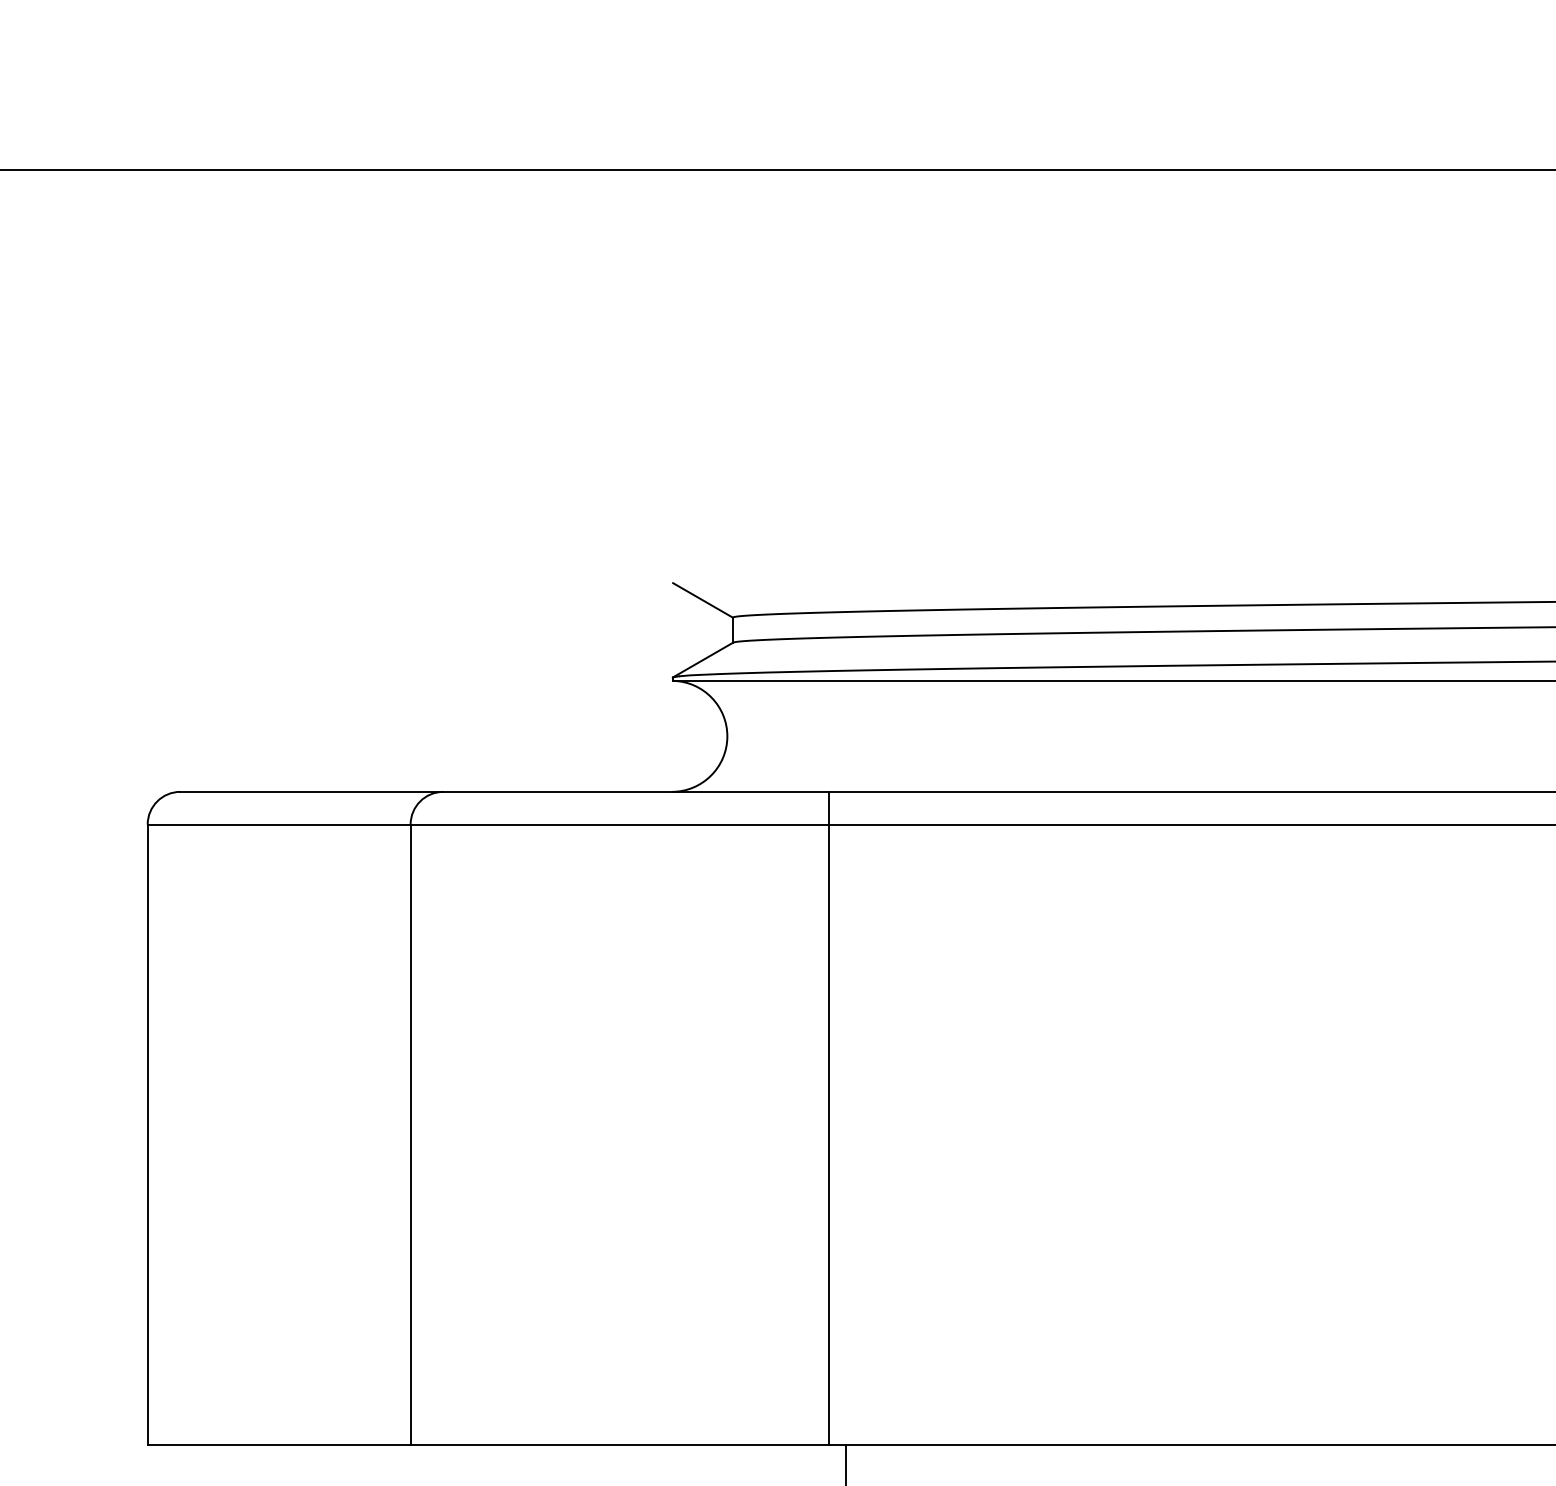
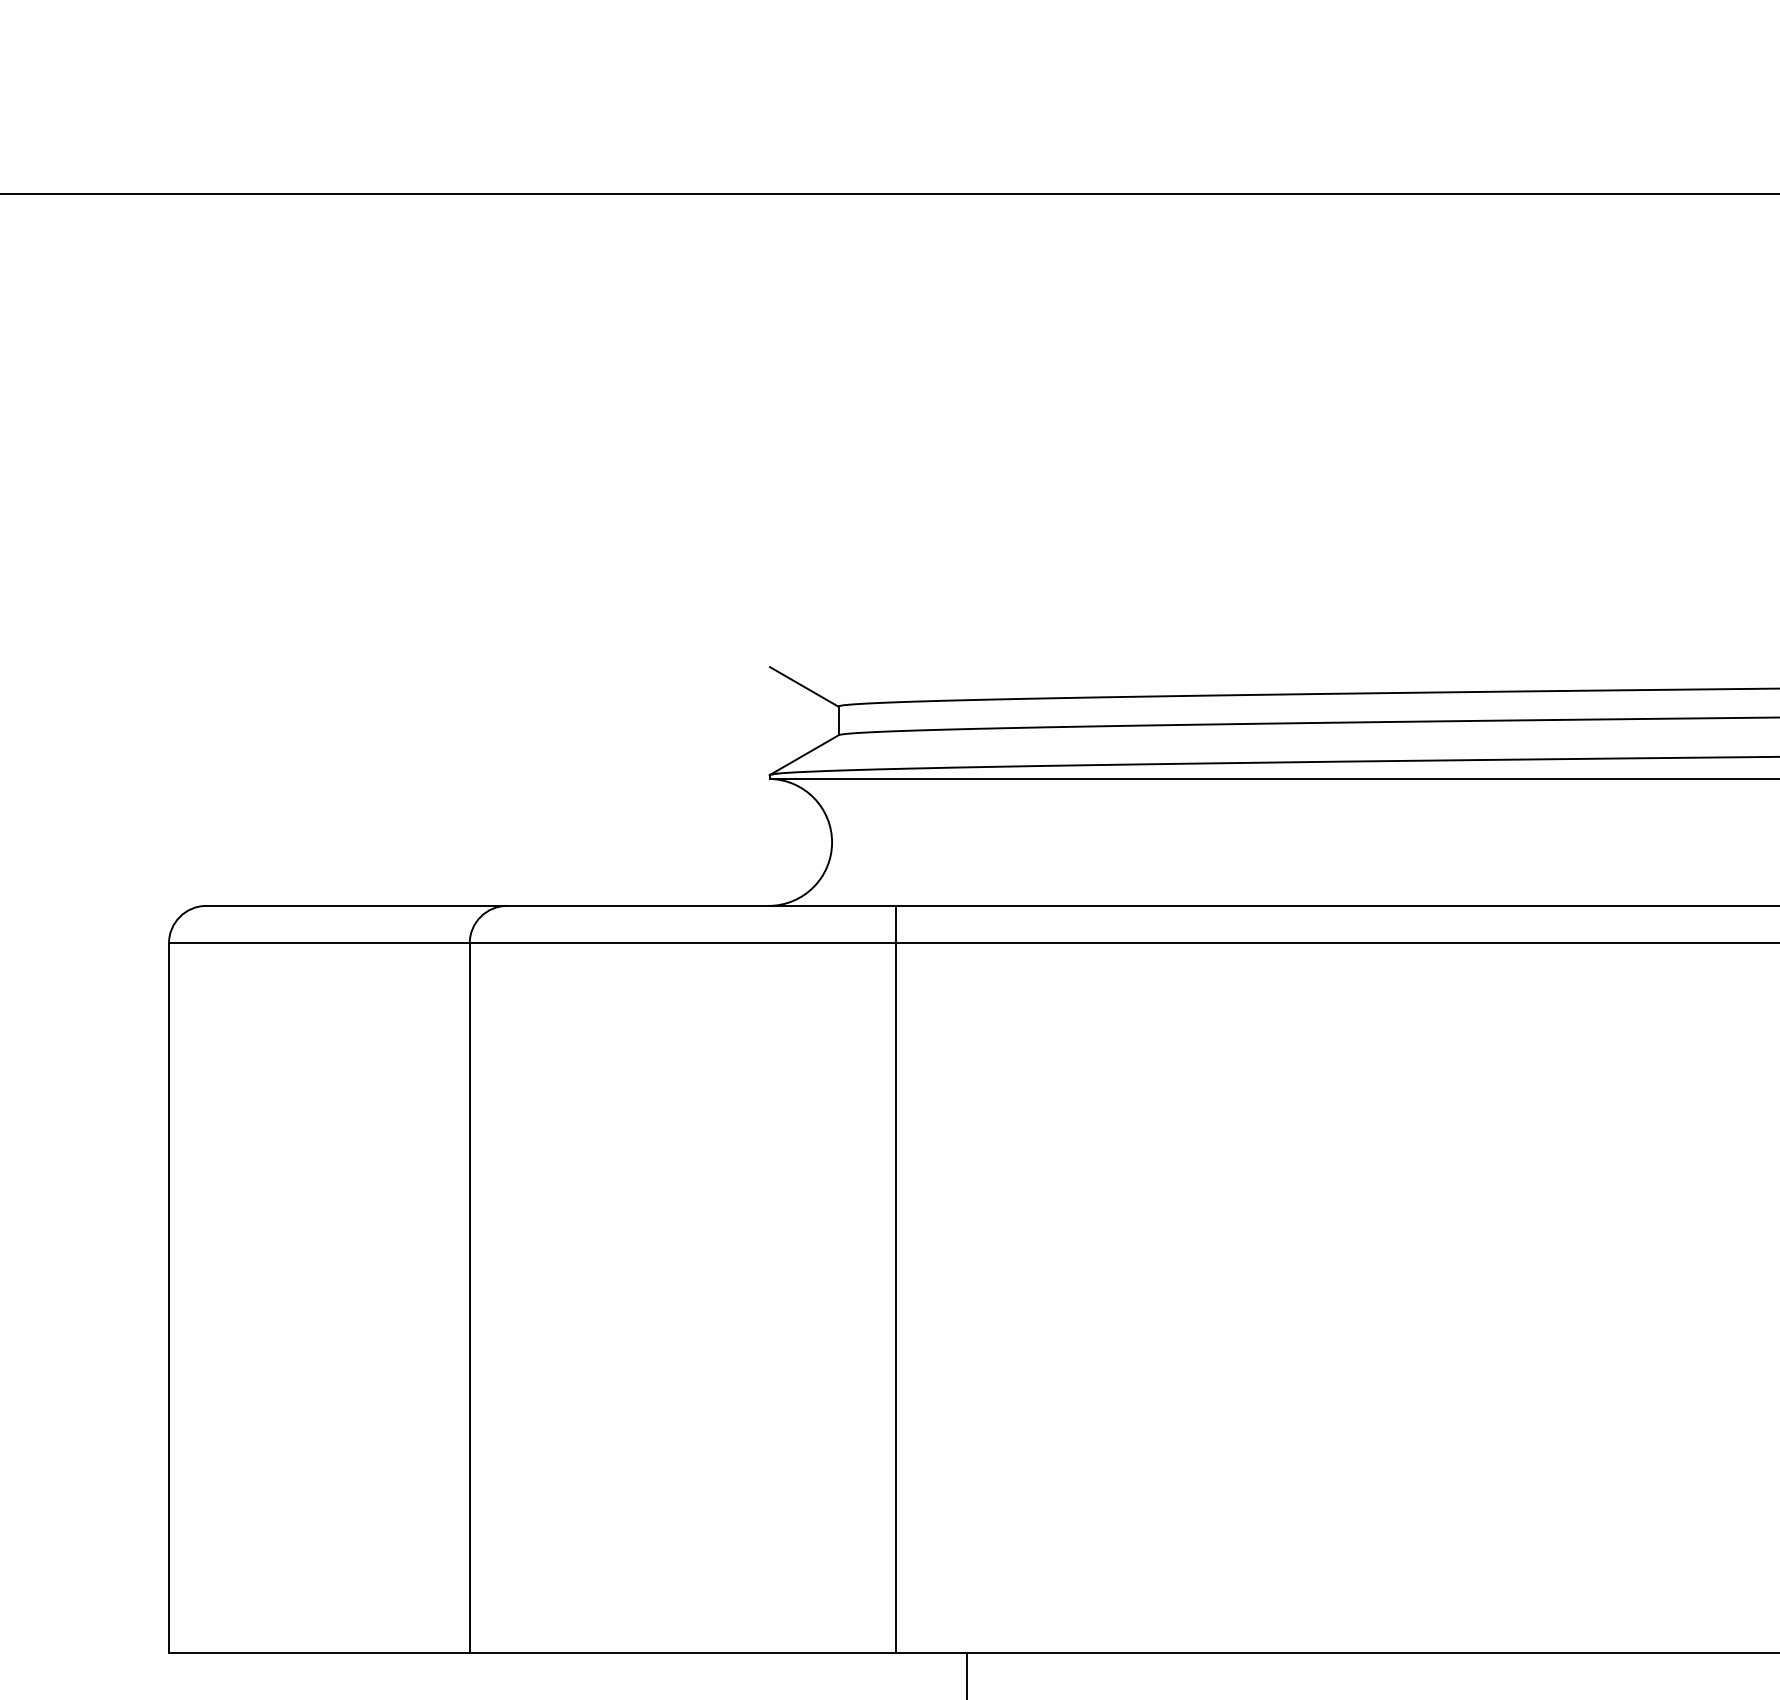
line: (828, 1118) -> (895, 1279), moved

